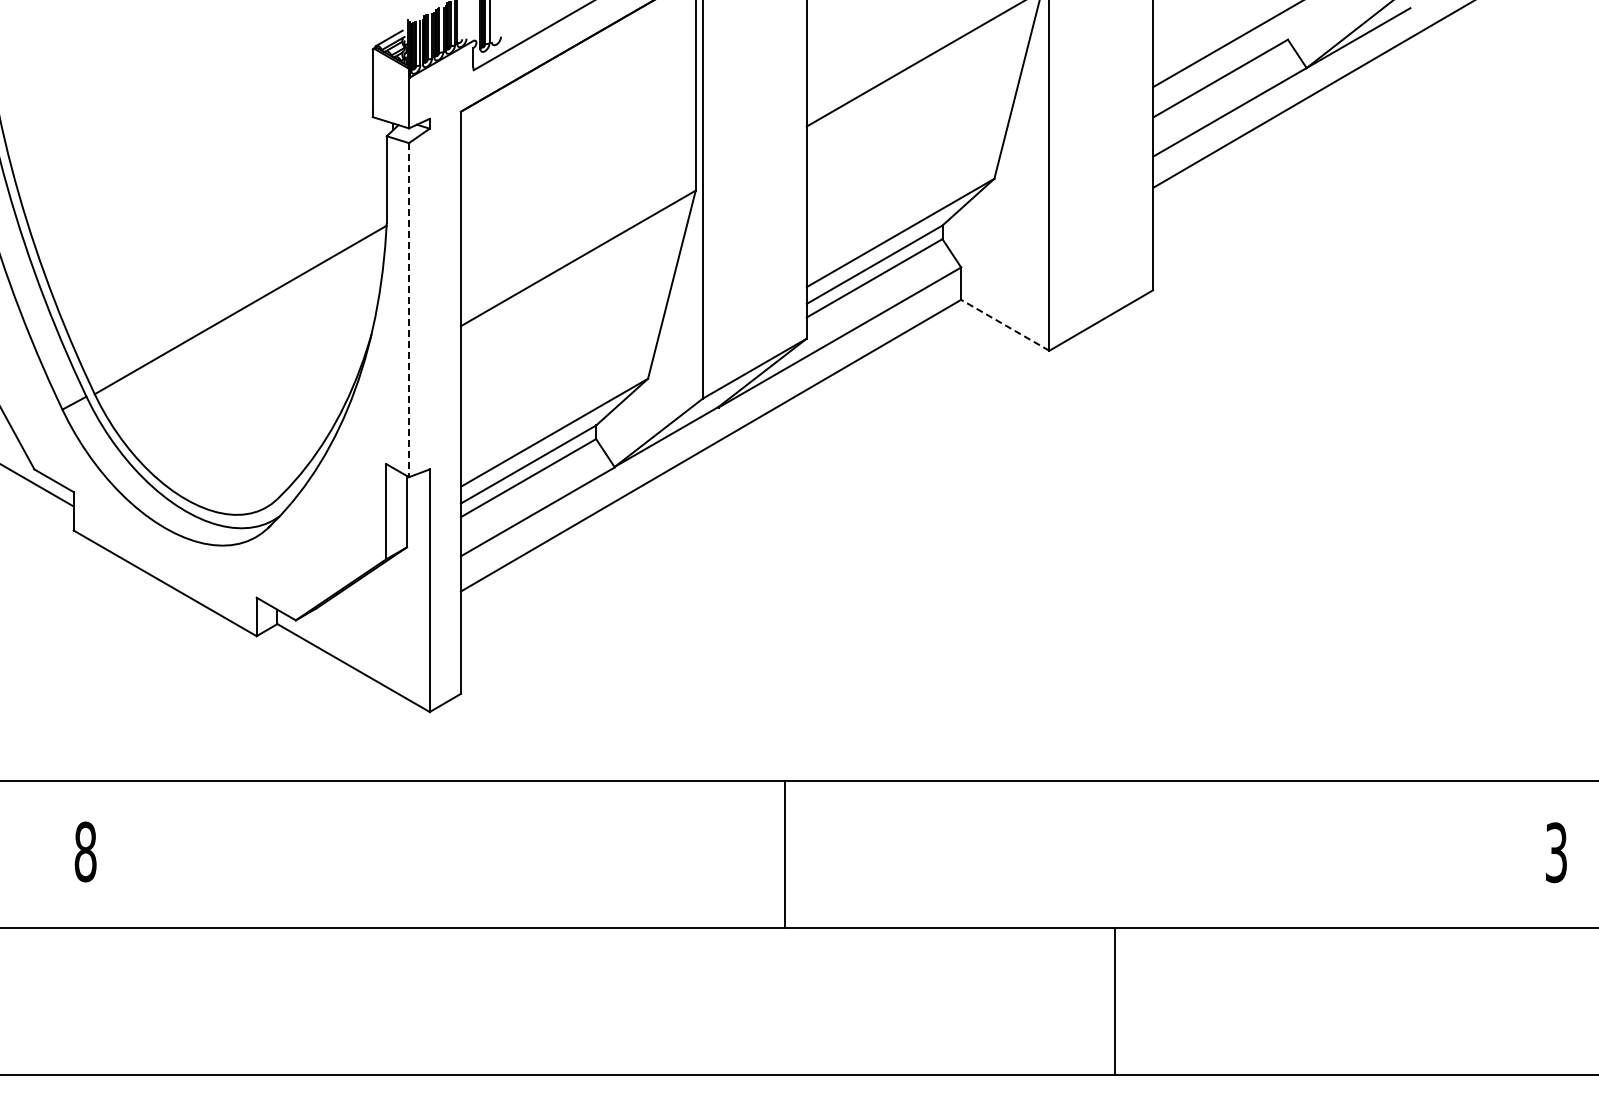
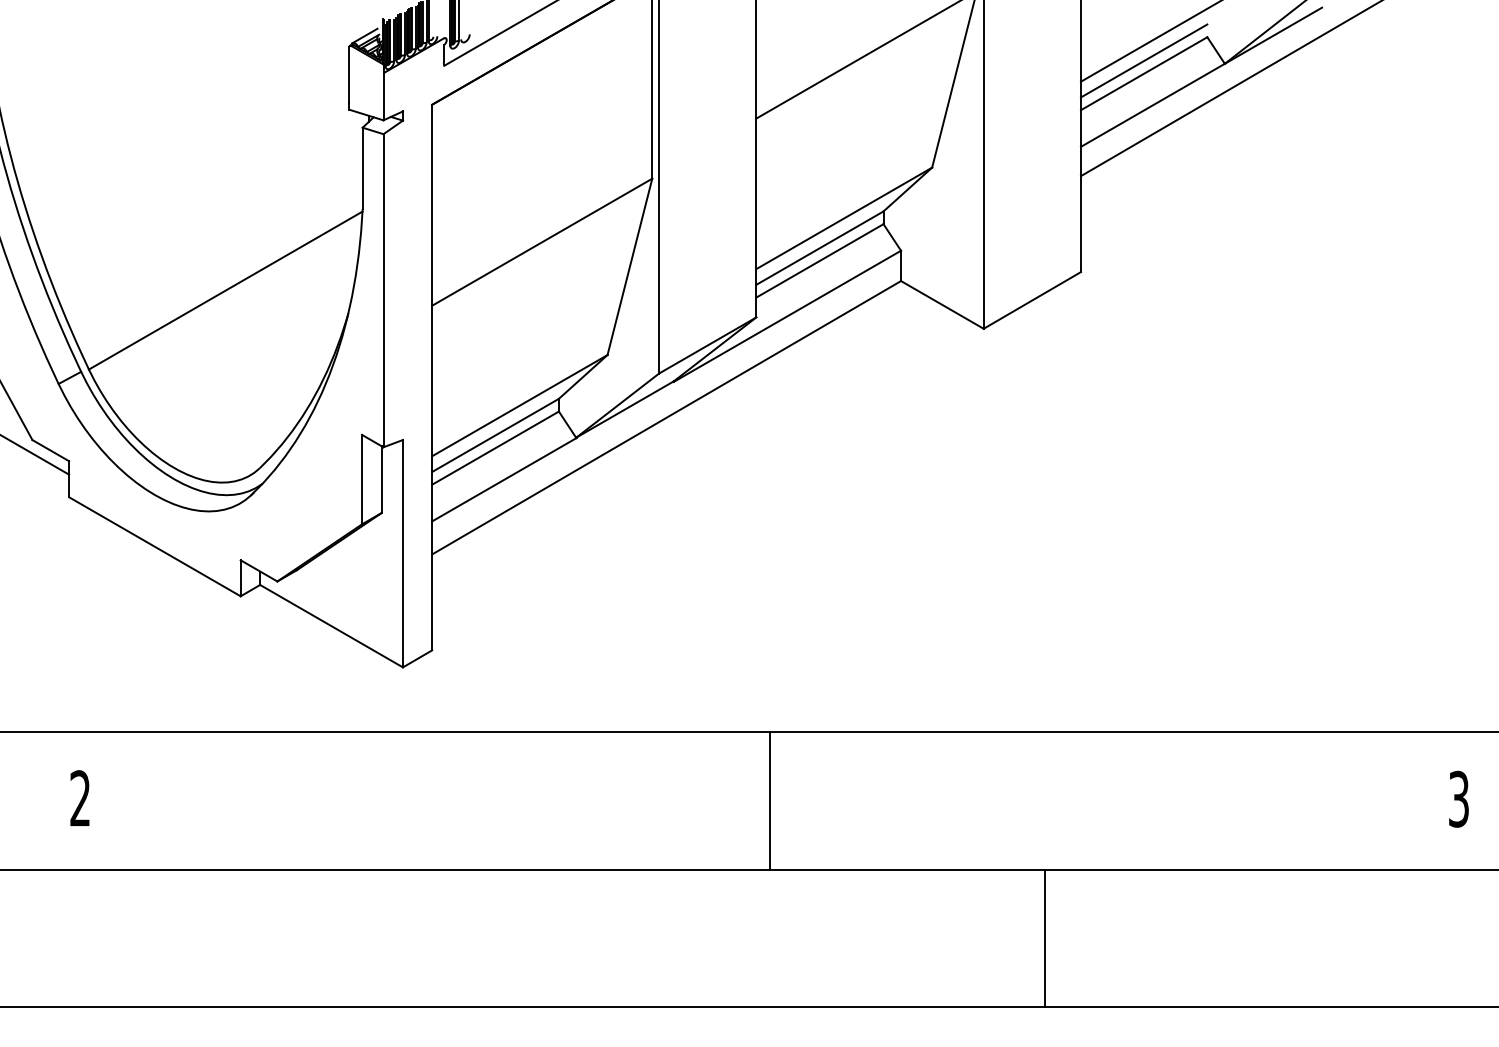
line: (1220, 64) -> (1144, 60), added
line: (409, 310) -> (383, 291), dashed -> solid
line: (1005, 325) -> (942, 305), dashed -> solid
text: (85, 851) -> (80, 798), 8 -> 2
line: (785, 854) -> (770, 800), moved

